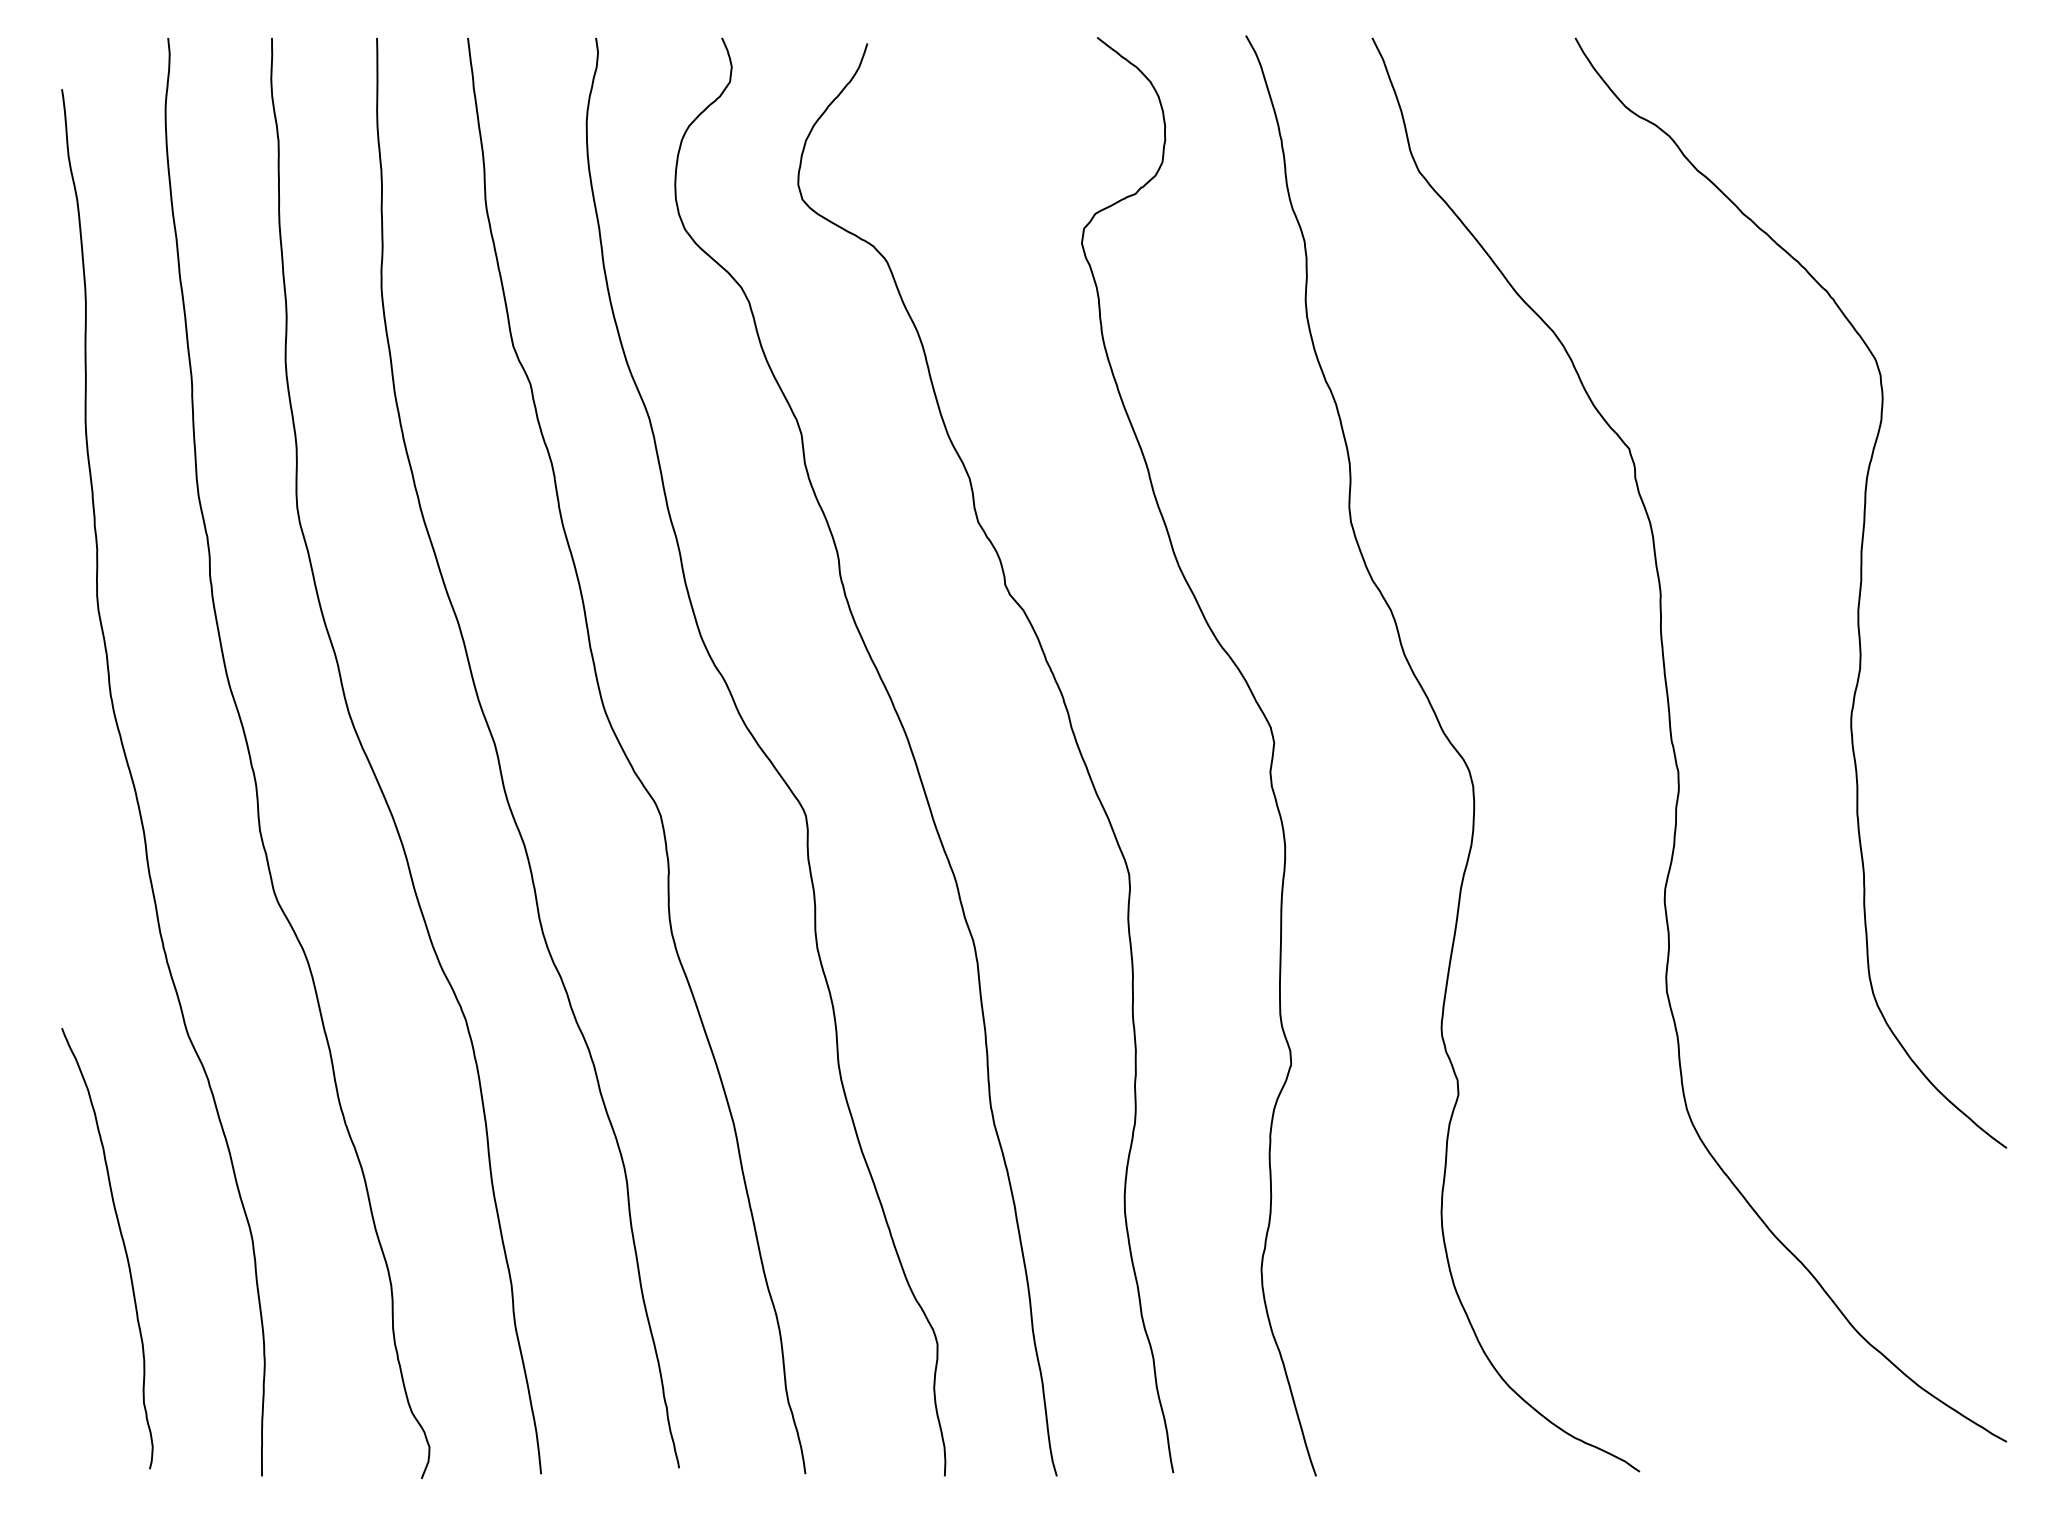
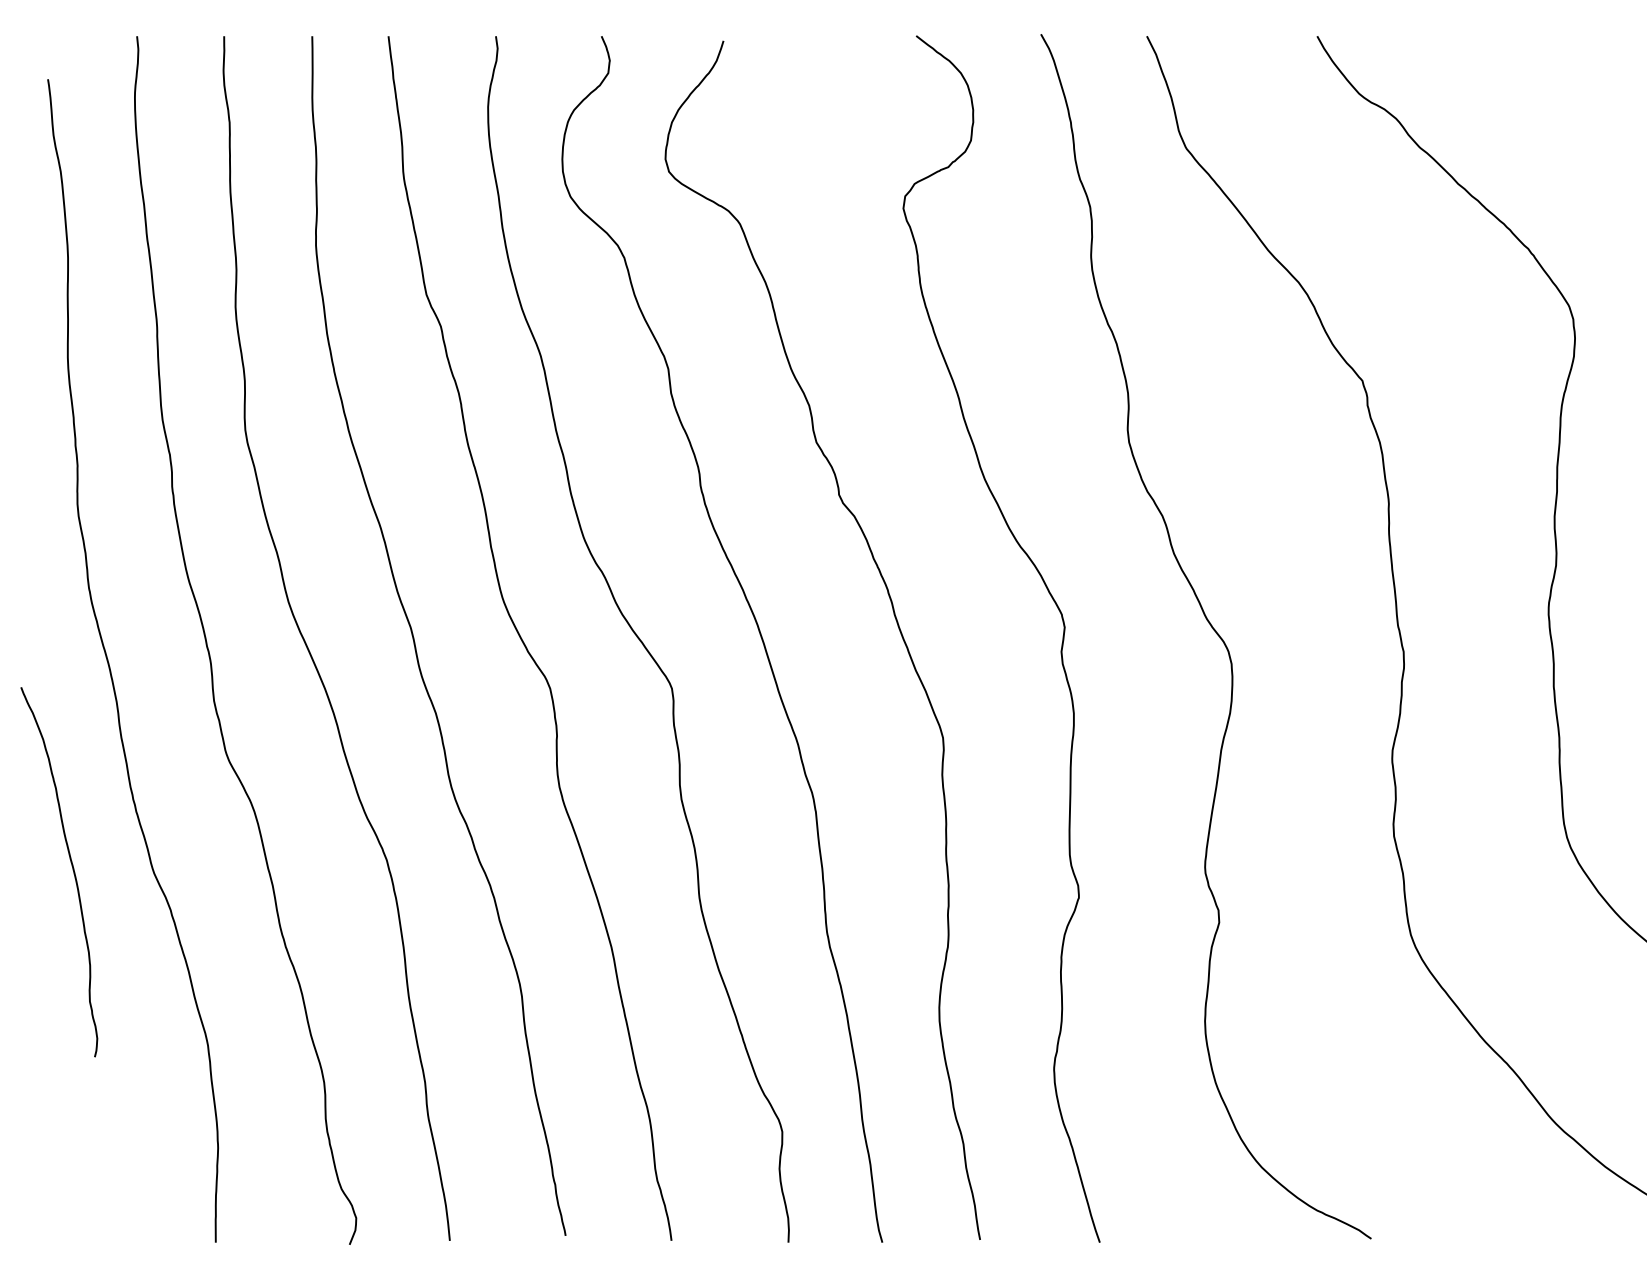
curve: (123, 1246) -> (72, 870), moved

